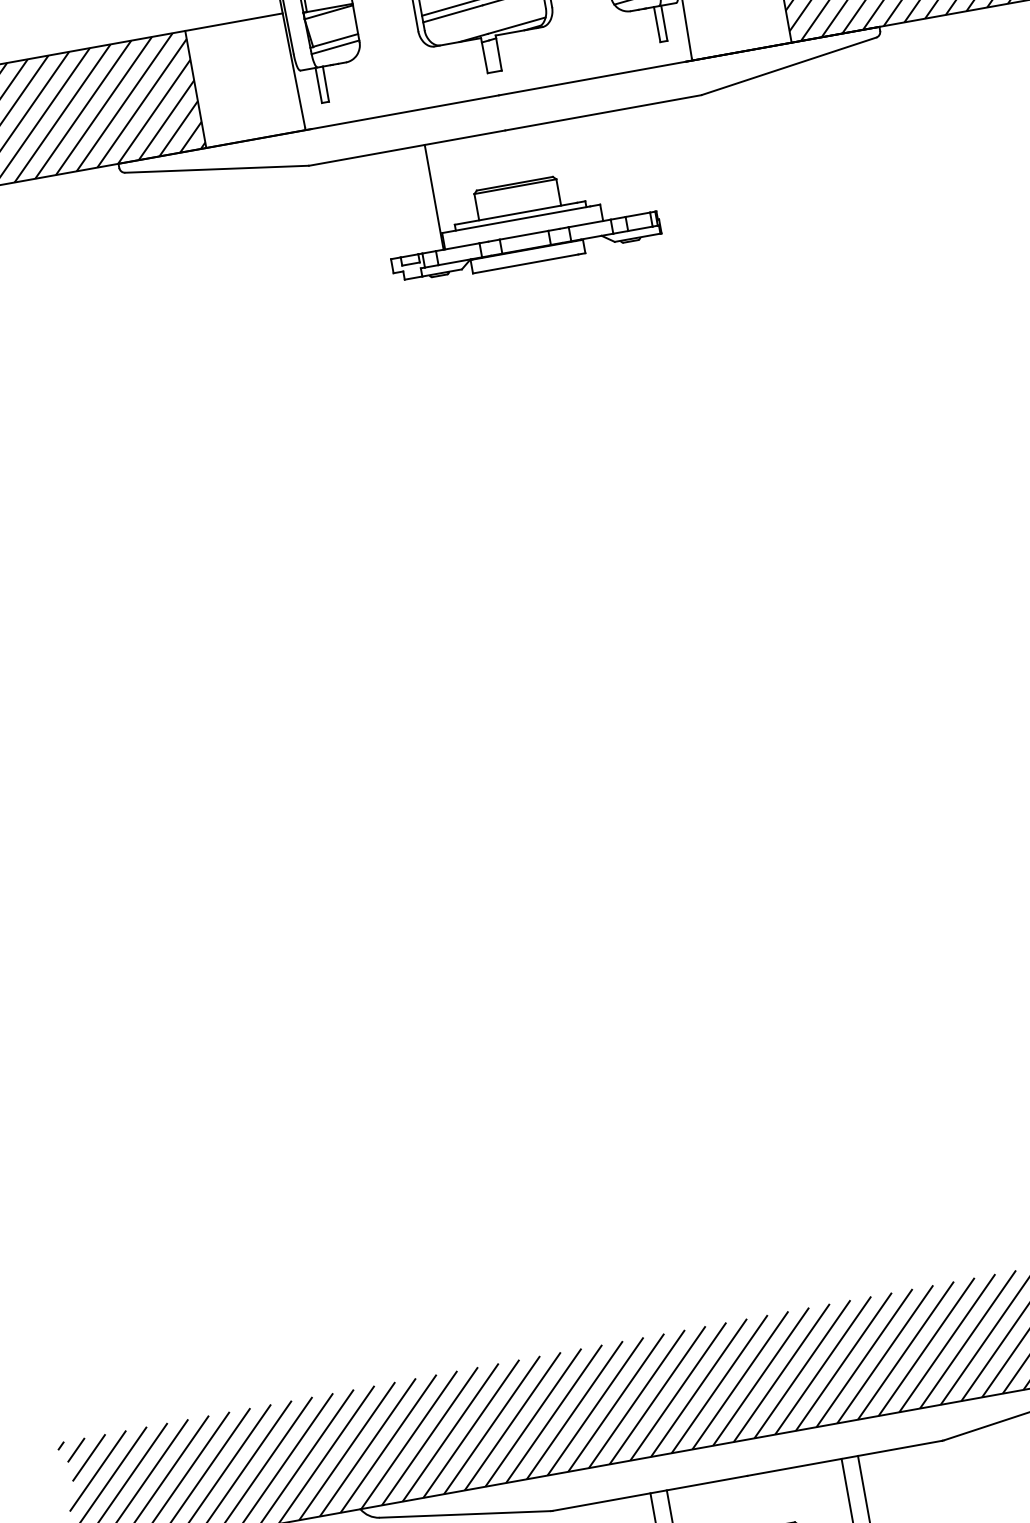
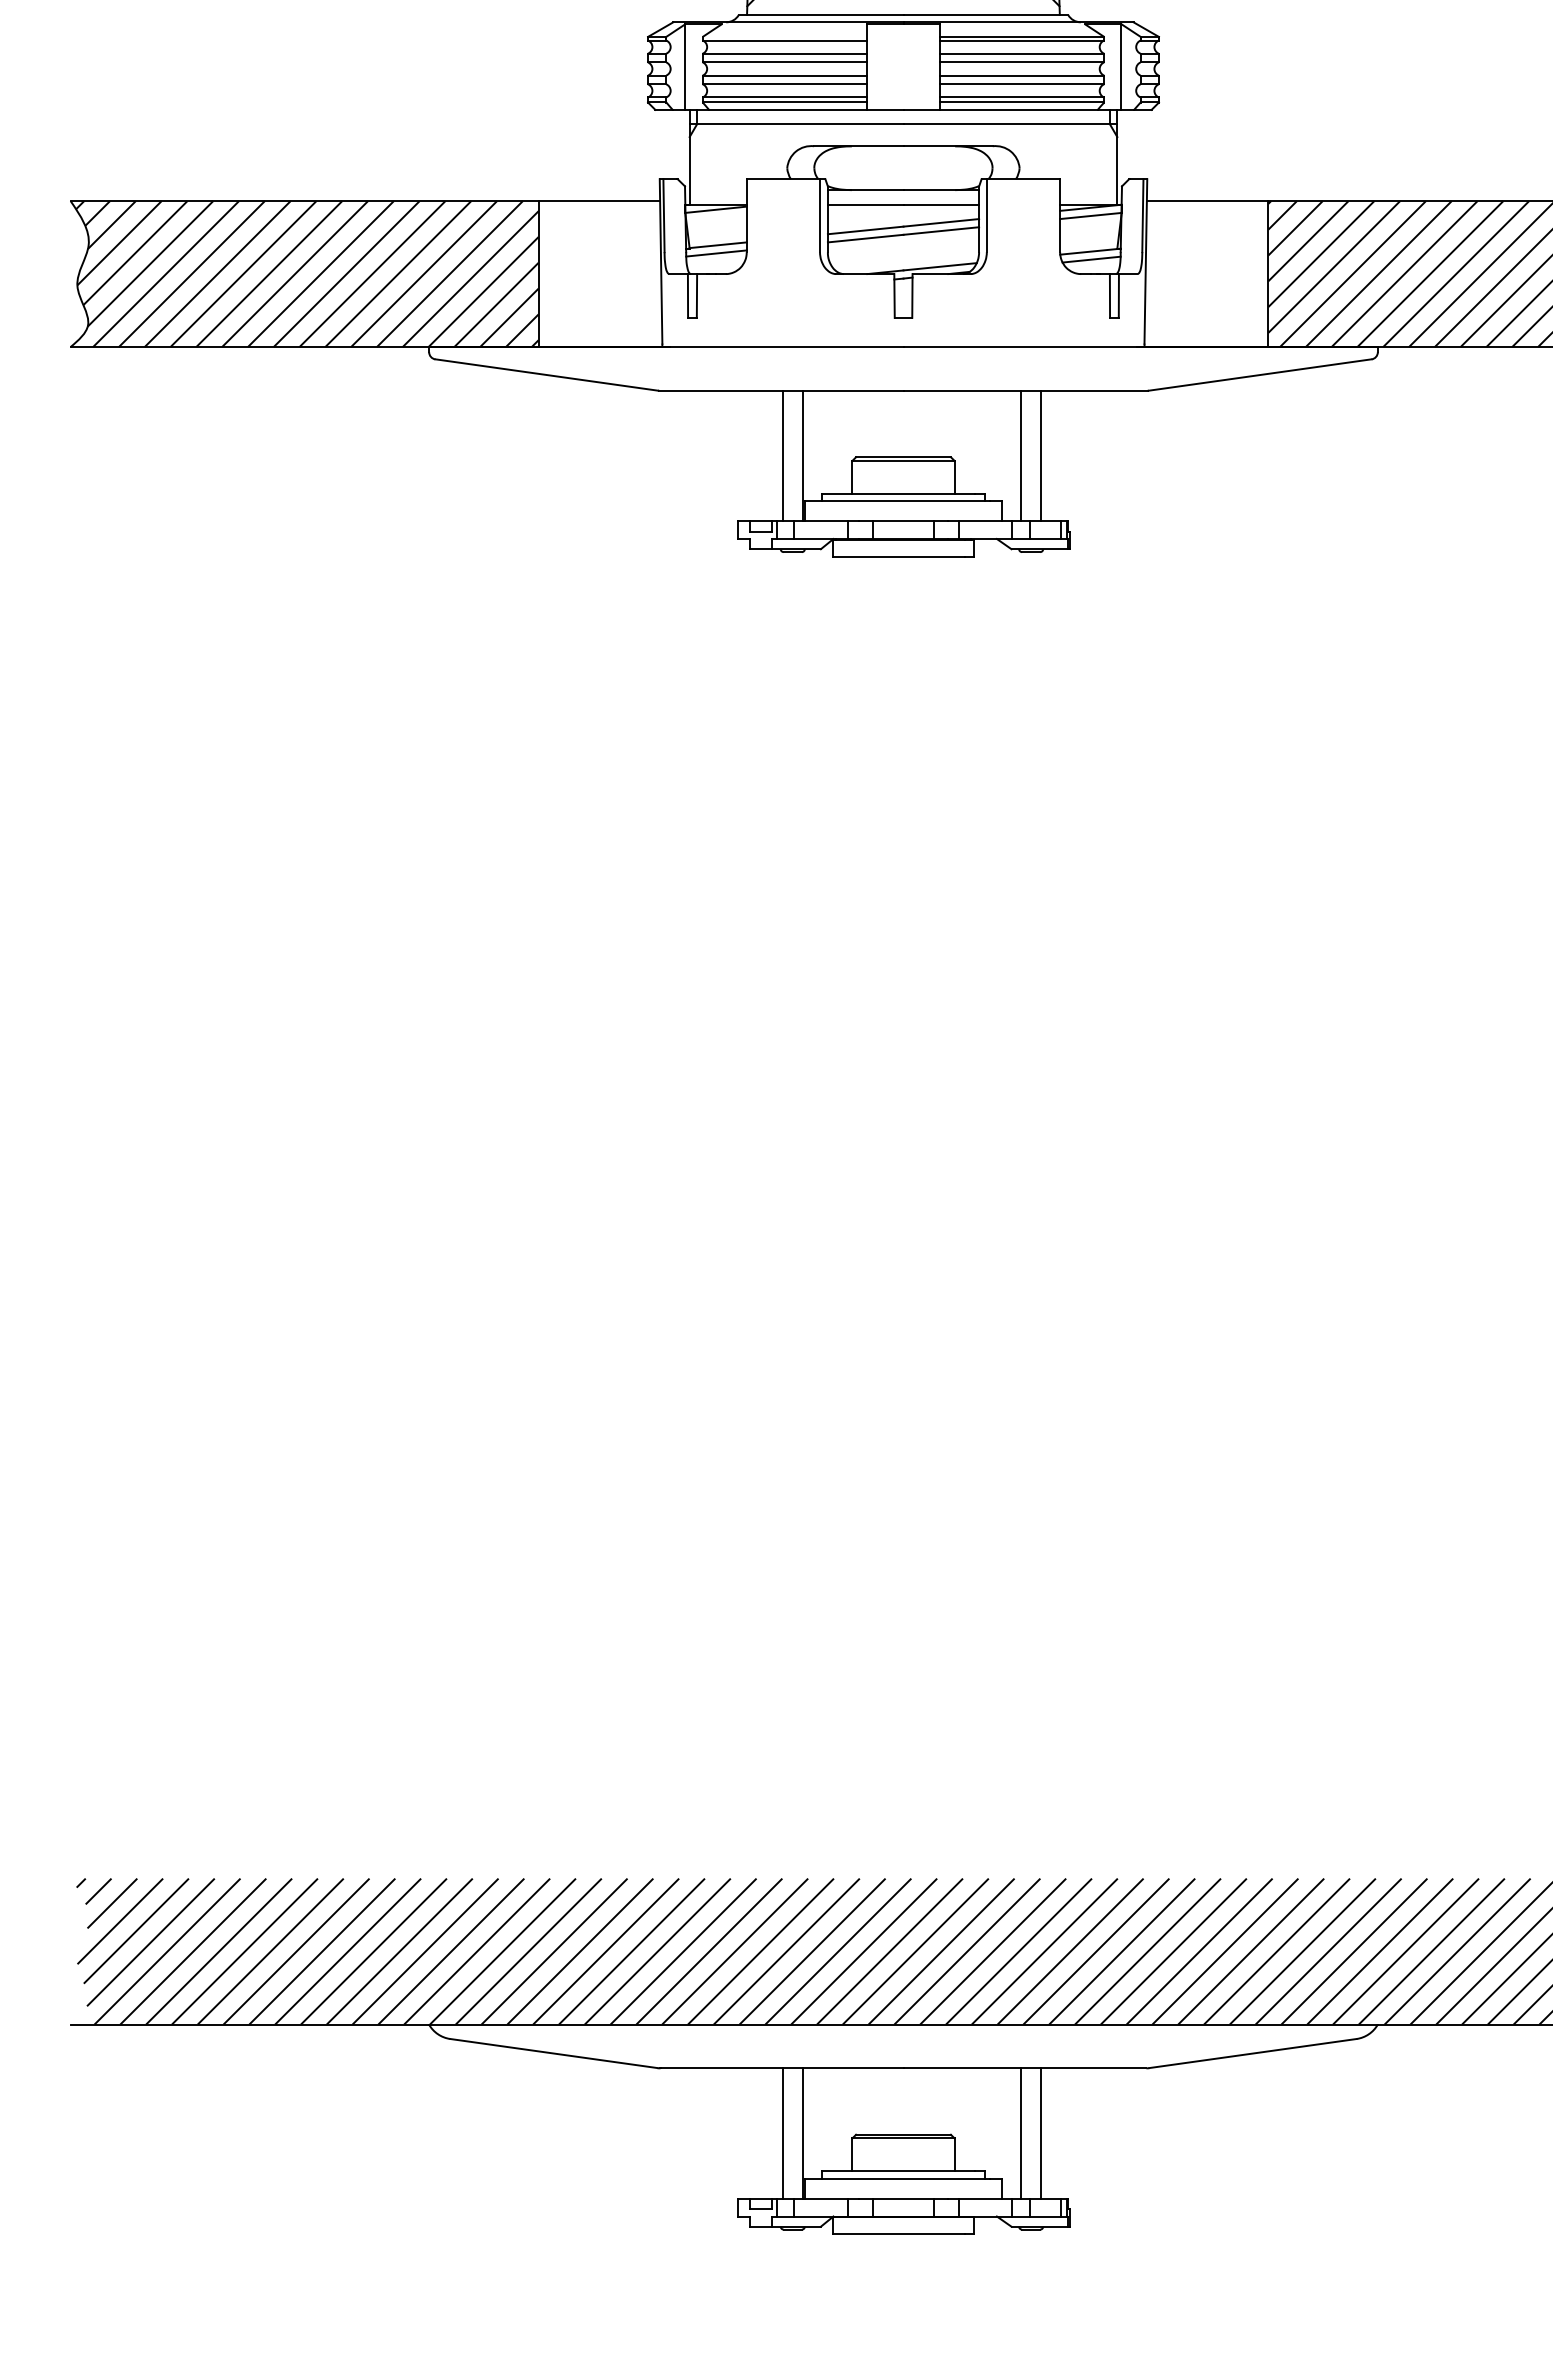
line: (625, 162) -> (1041, 455), added
line: (609, 165) -> (1021, 455), added
line: (417, 199) -> (782, 455), added

